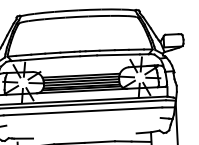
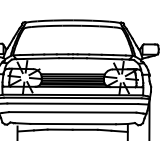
line: (83, 121) -> (72, 112), added
line: (85, 135) -> (73, 123), added

